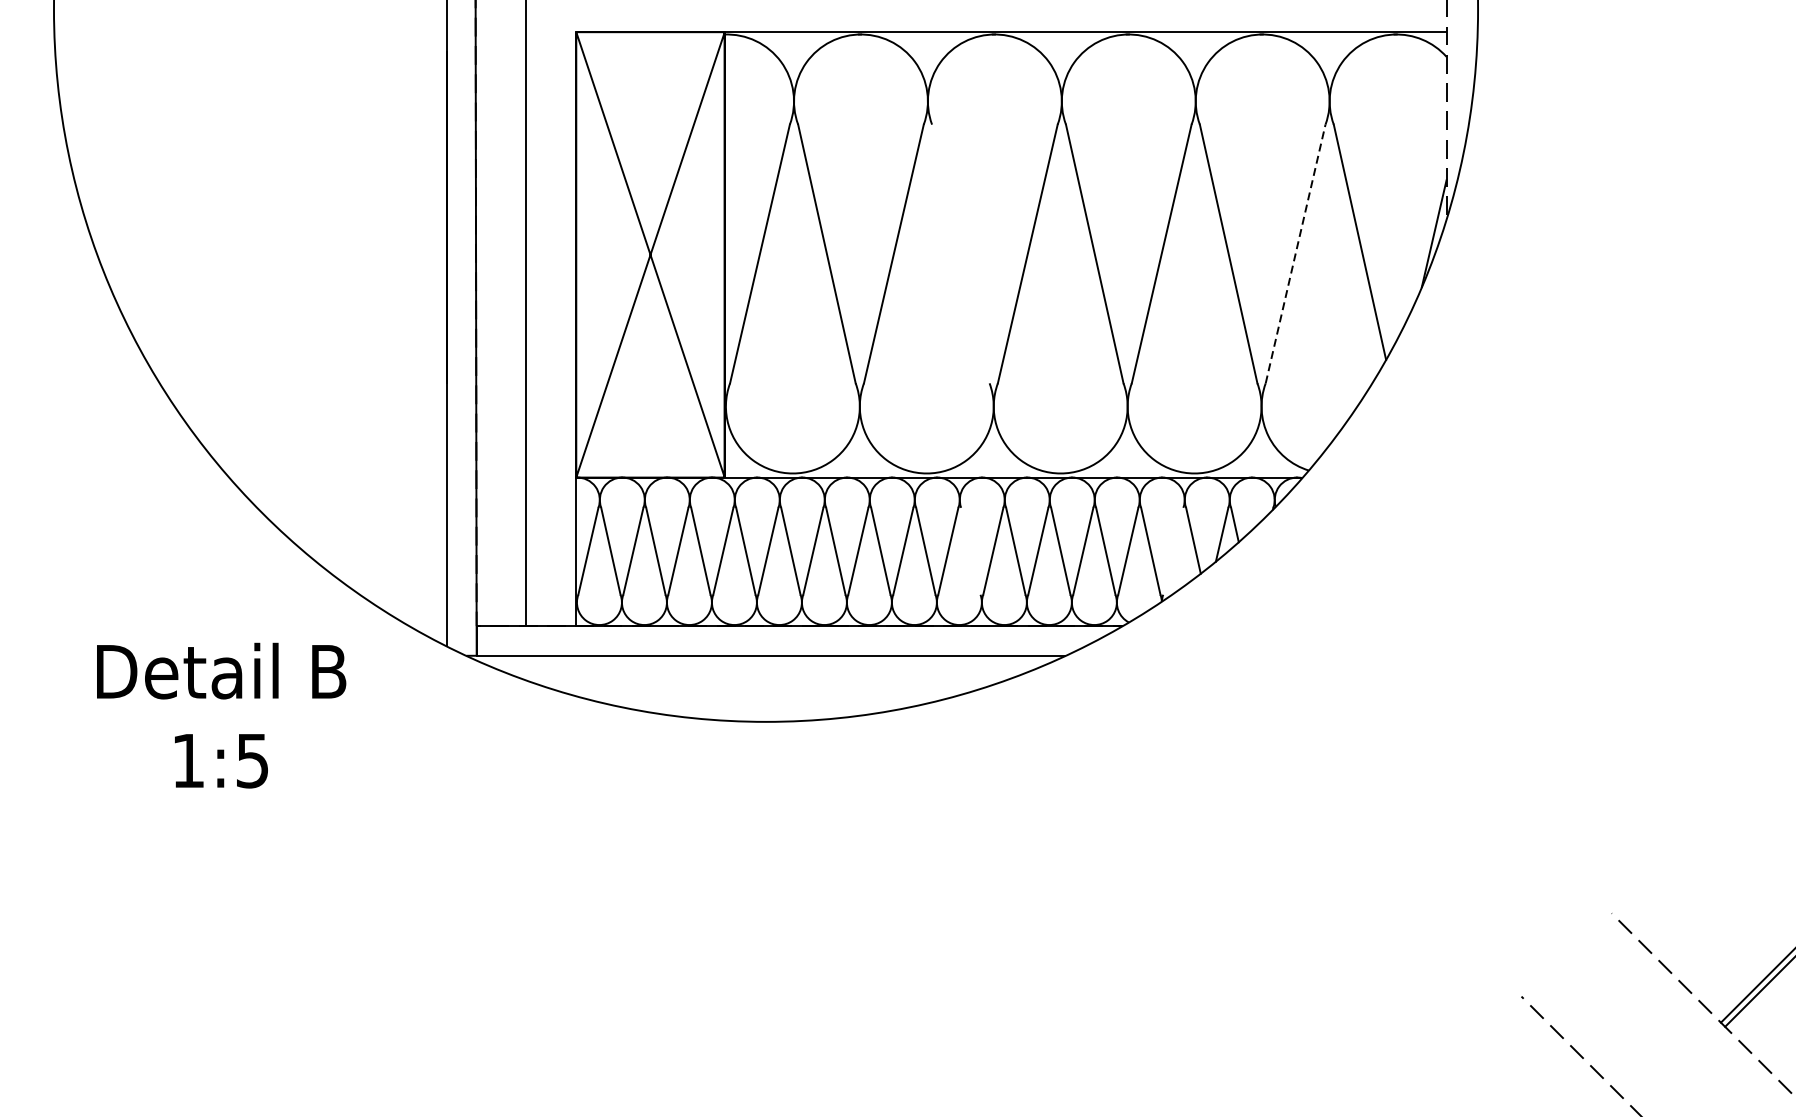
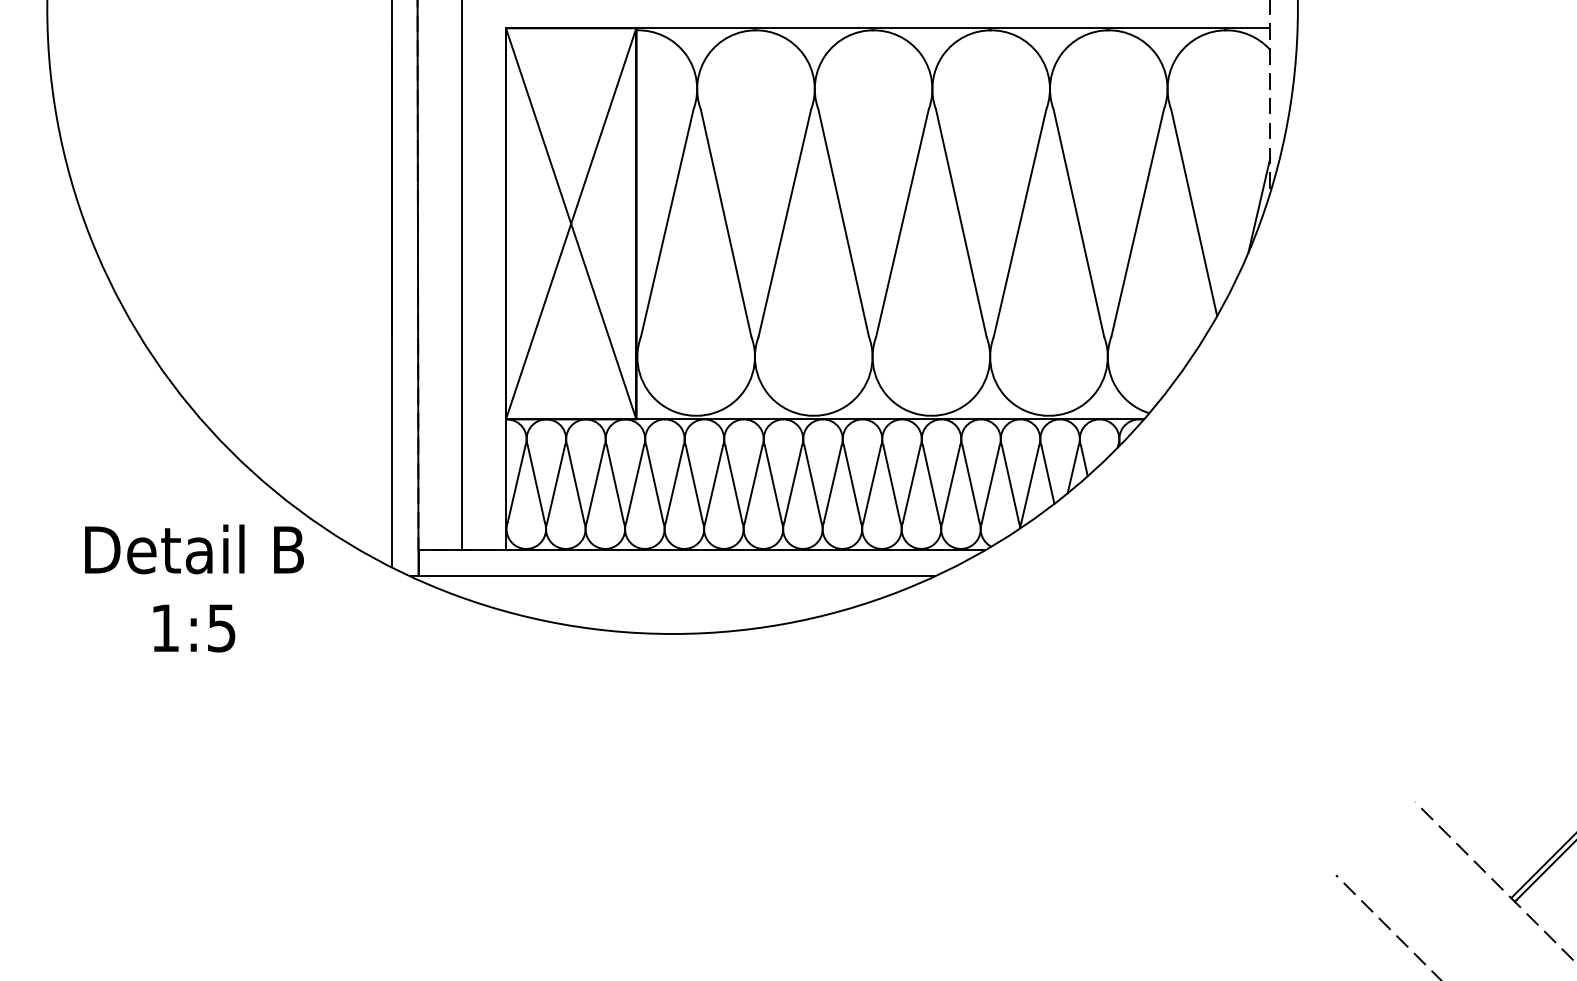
line: (960, 253) -> (843, 222), added
line: (1295, 254) -> (1137, 223), dashed -> solid
line: (969, 551) -> (851, 484), added
line: (1173, 551) -> (1030, 484), added
text: (221, 715) -> (194, 588), moved

